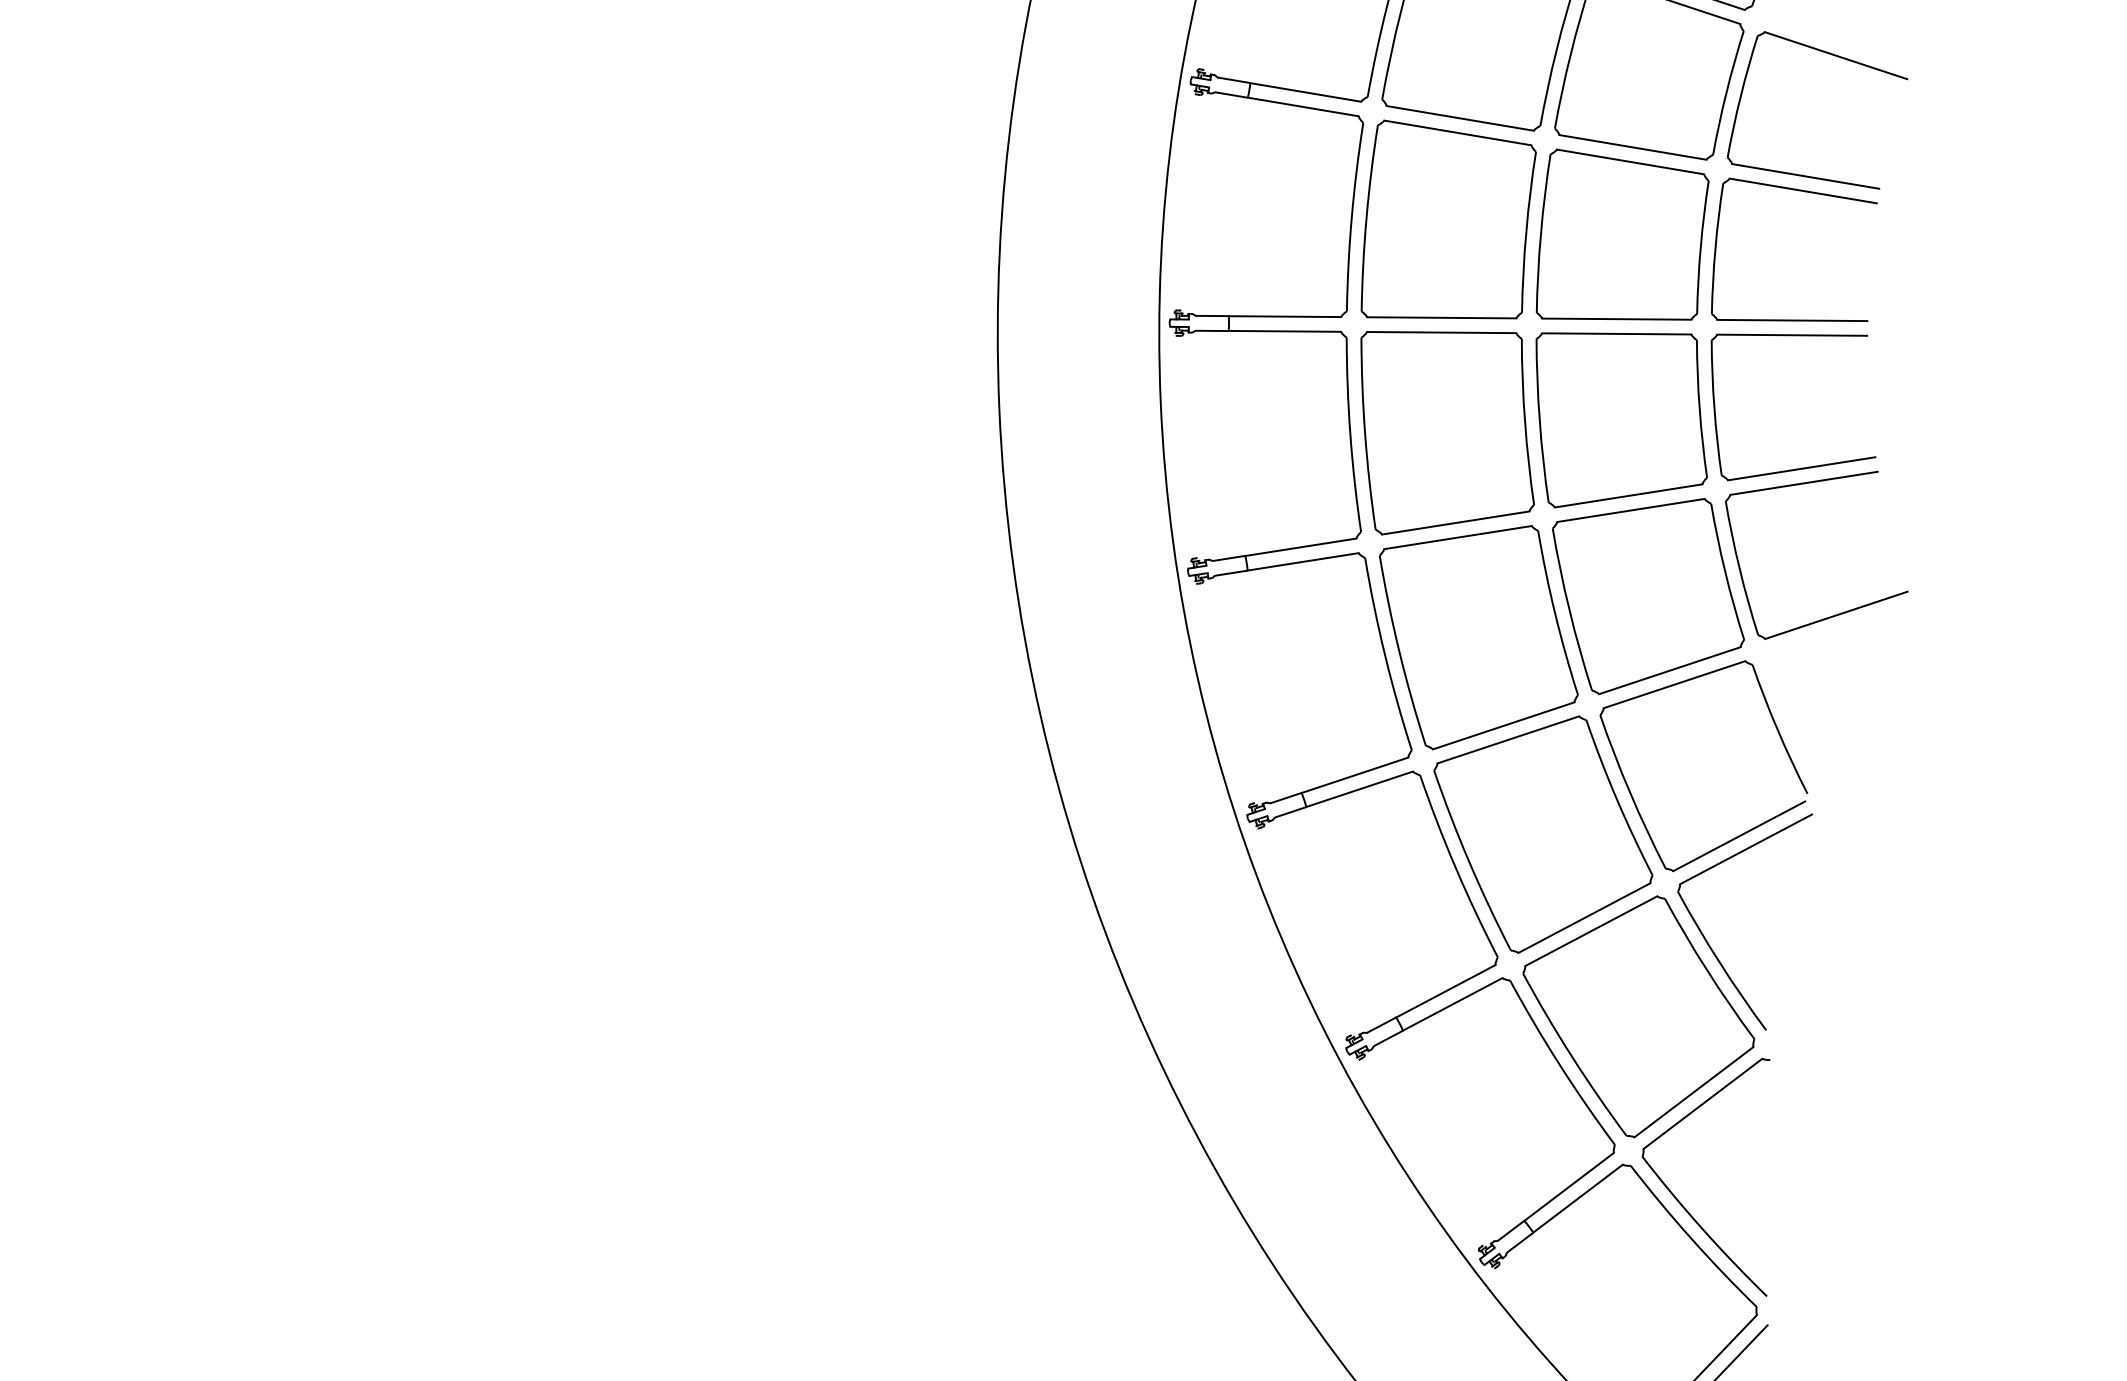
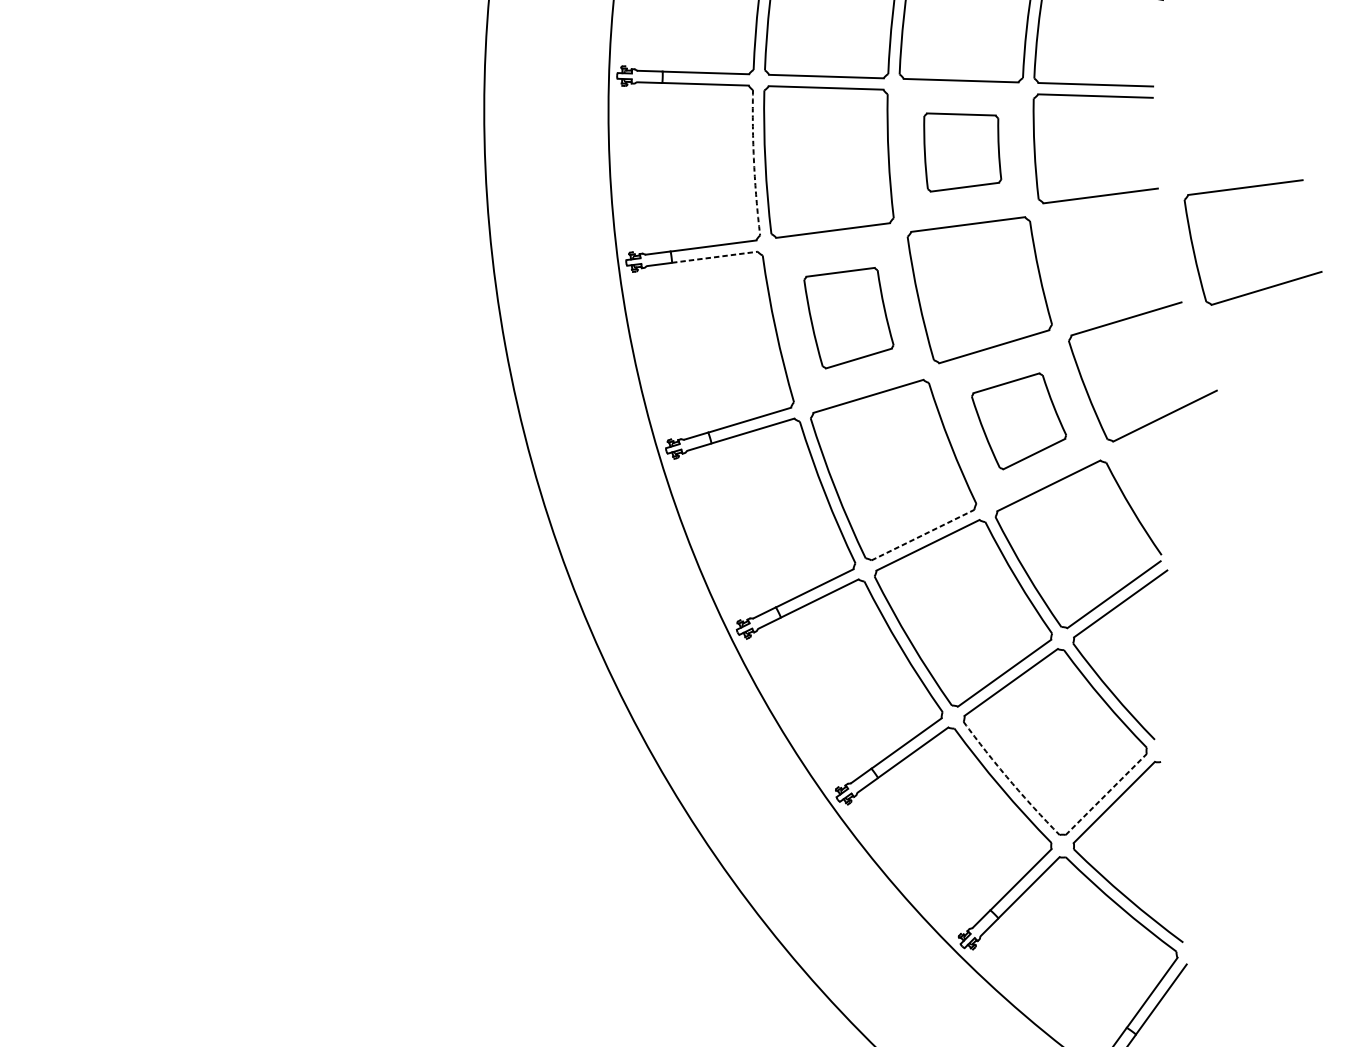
arc: (1351, 216) -> (753, 162), solid -> dashed
part: (1622, 234) -> (962, 148), size x0.6
line: (1285, 331) -> (715, 257), solid -> dashed
part: (1447, 433) -> (849, 318), size x0.6
part: (1801, 467) -> (1266, 287), moved
part: (1648, 596) -> (1019, 421), size x0.6
line: (1503, 725) -> (922, 534), solid -> dashed
arc: (1572, 1056) -> (1009, 779), solid -> dashed
line: (1693, 1092) -> (1105, 794), solid -> dashed

